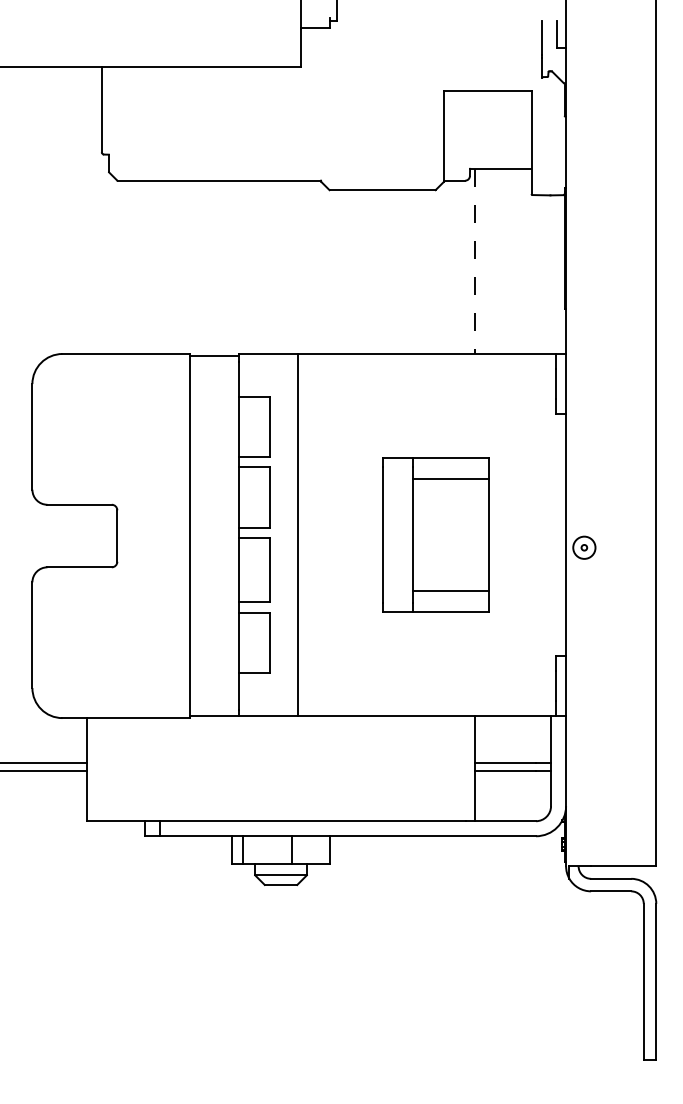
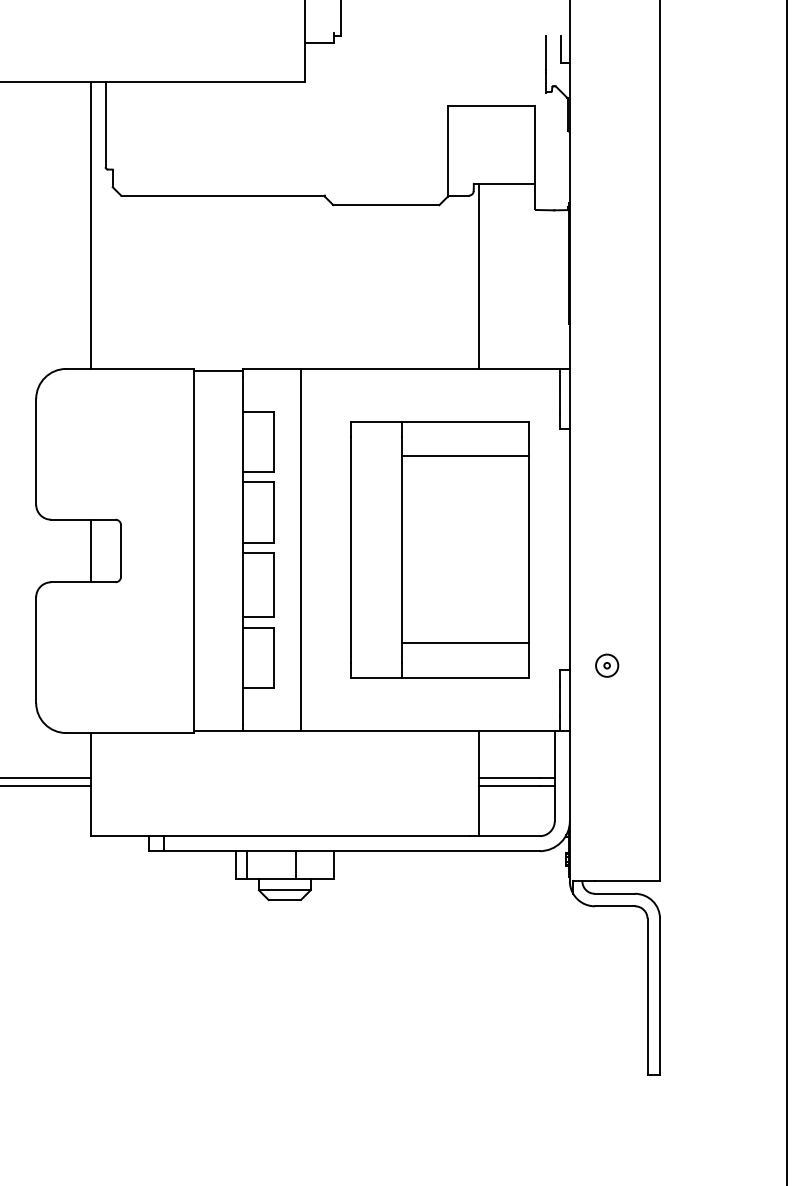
line: (86, 209) -> (90, 224), added
line: (475, 261) -> (479, 276), dashed -> solid
part: (435, 534) -> (439, 549), size x1.67
line: (86, 535) -> (90, 550), added
part: (584, 547) -> (607, 665), moved

